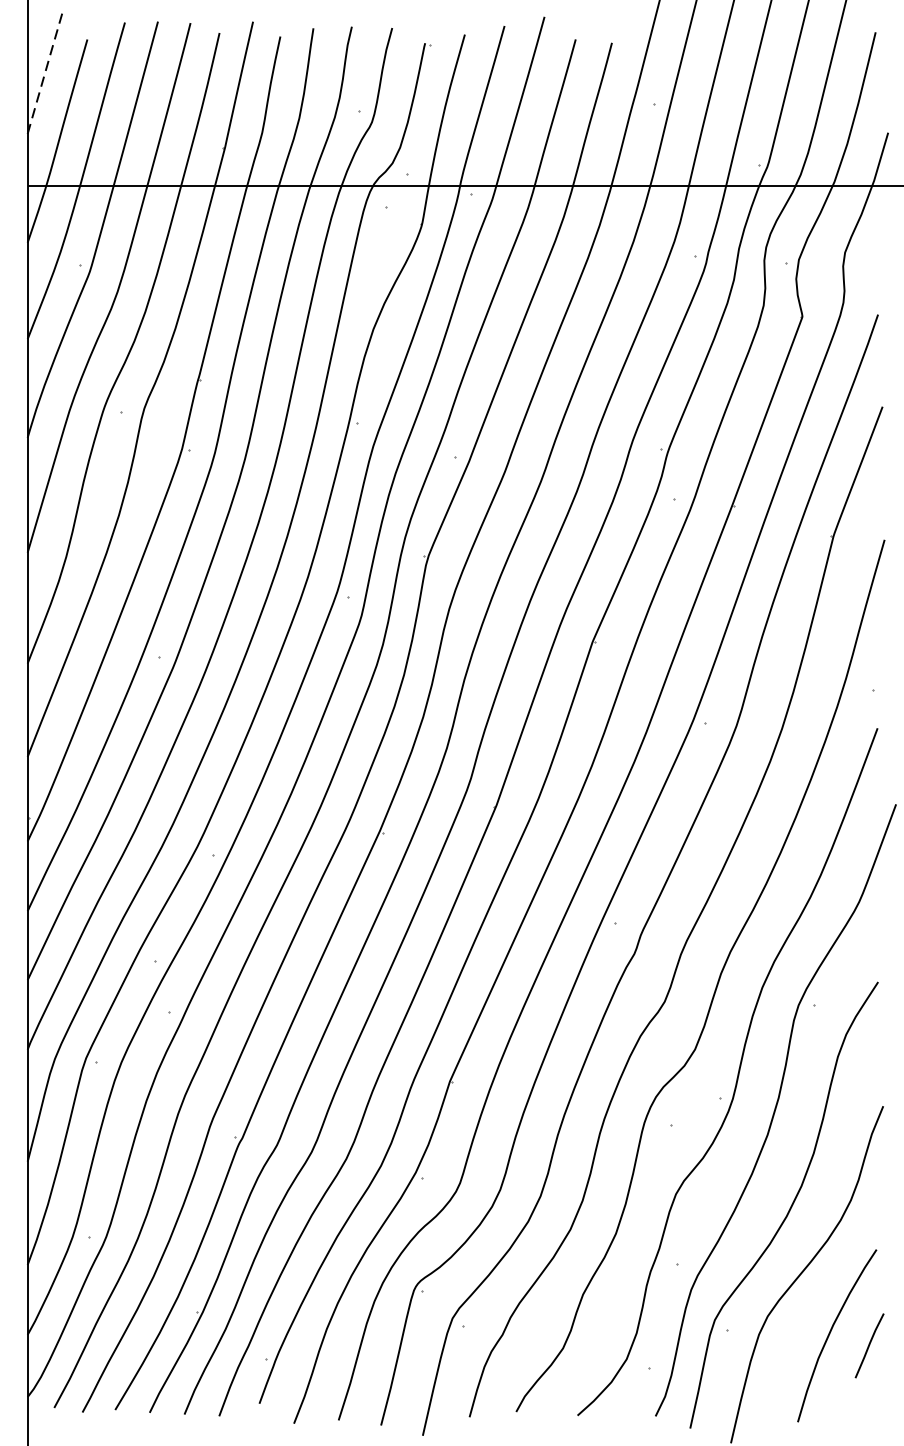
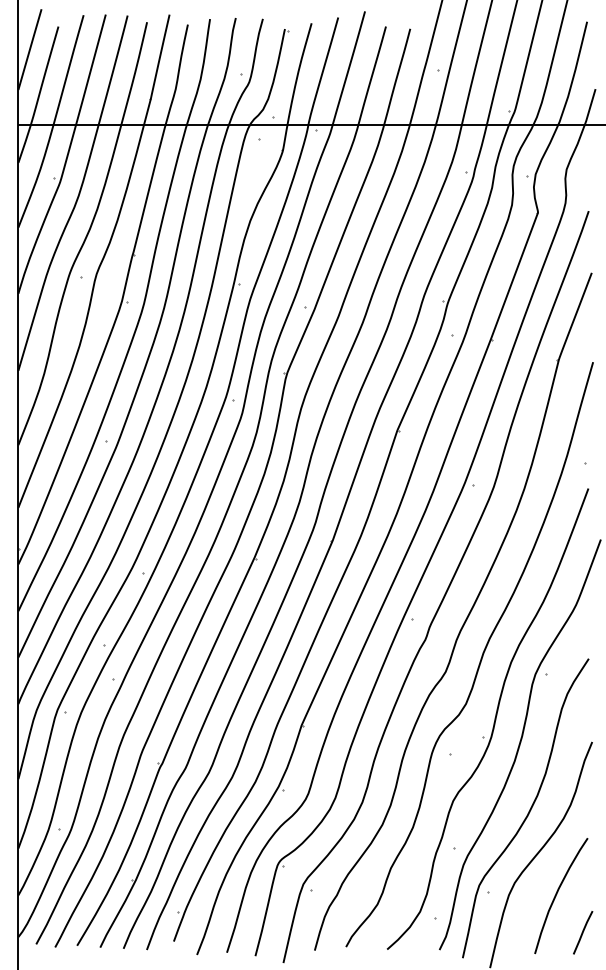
line: (45, 72) -> (30, 48), dashed -> solid
line: (870, 1345) -> (583, 932), moved

